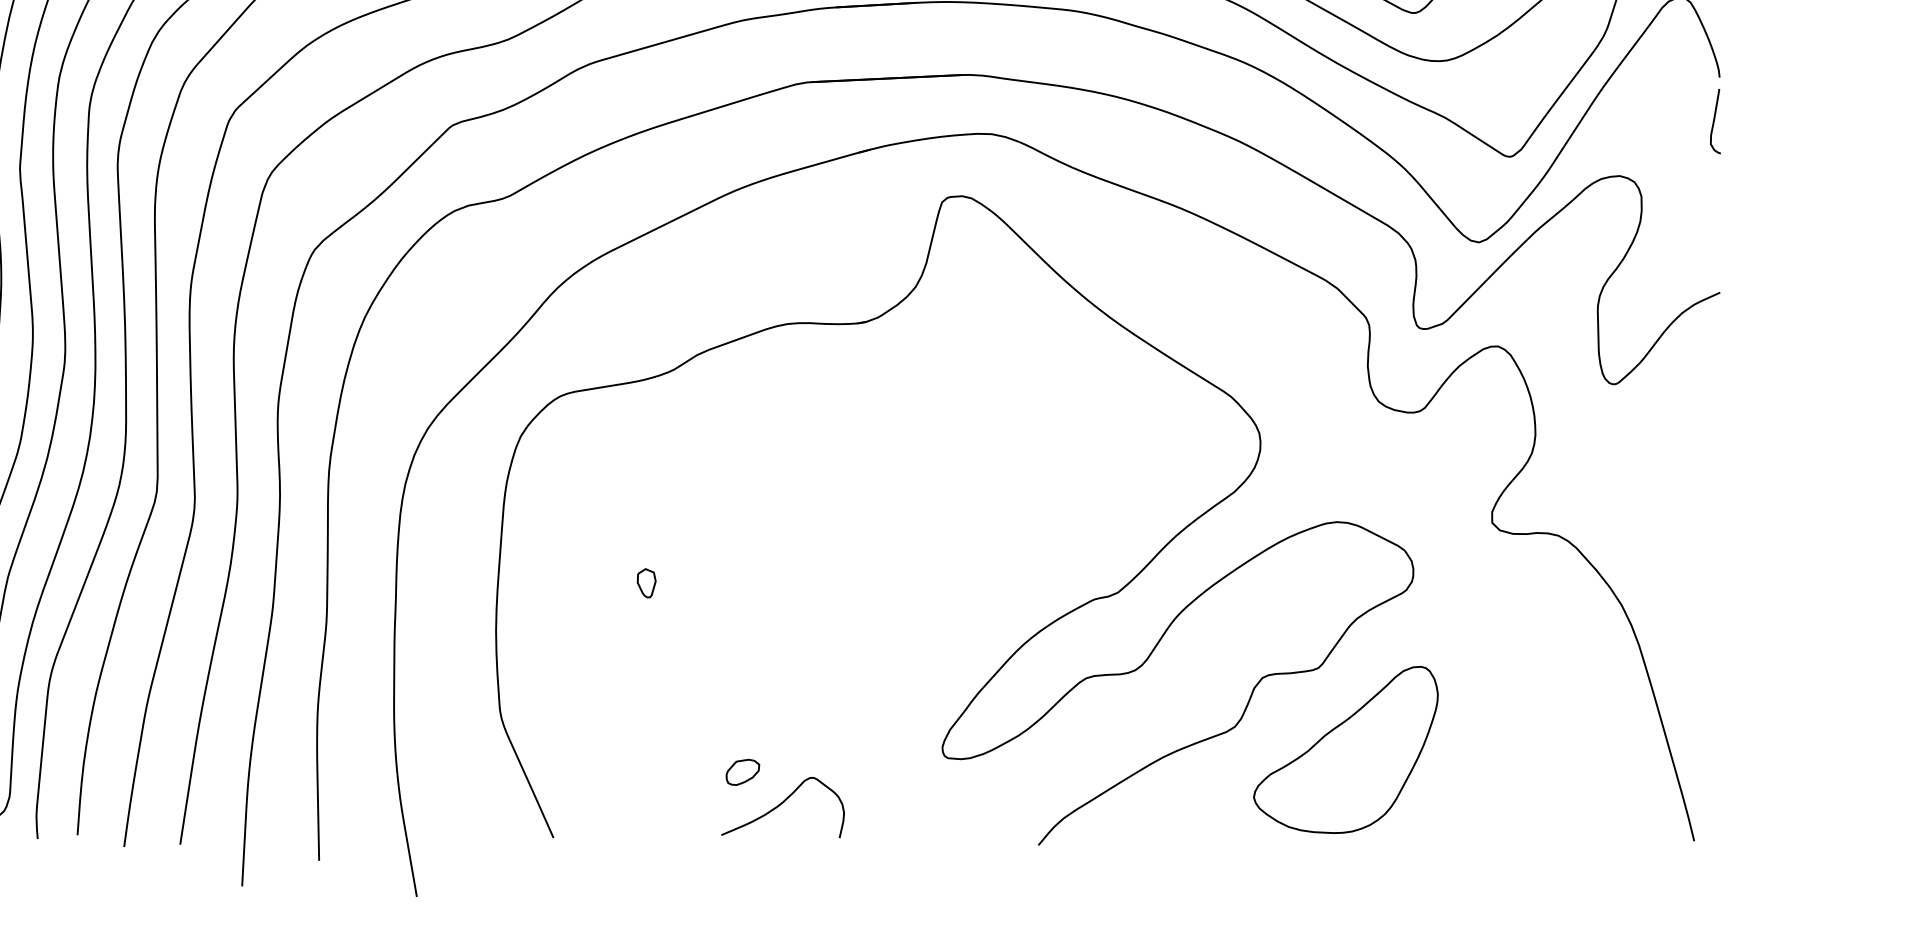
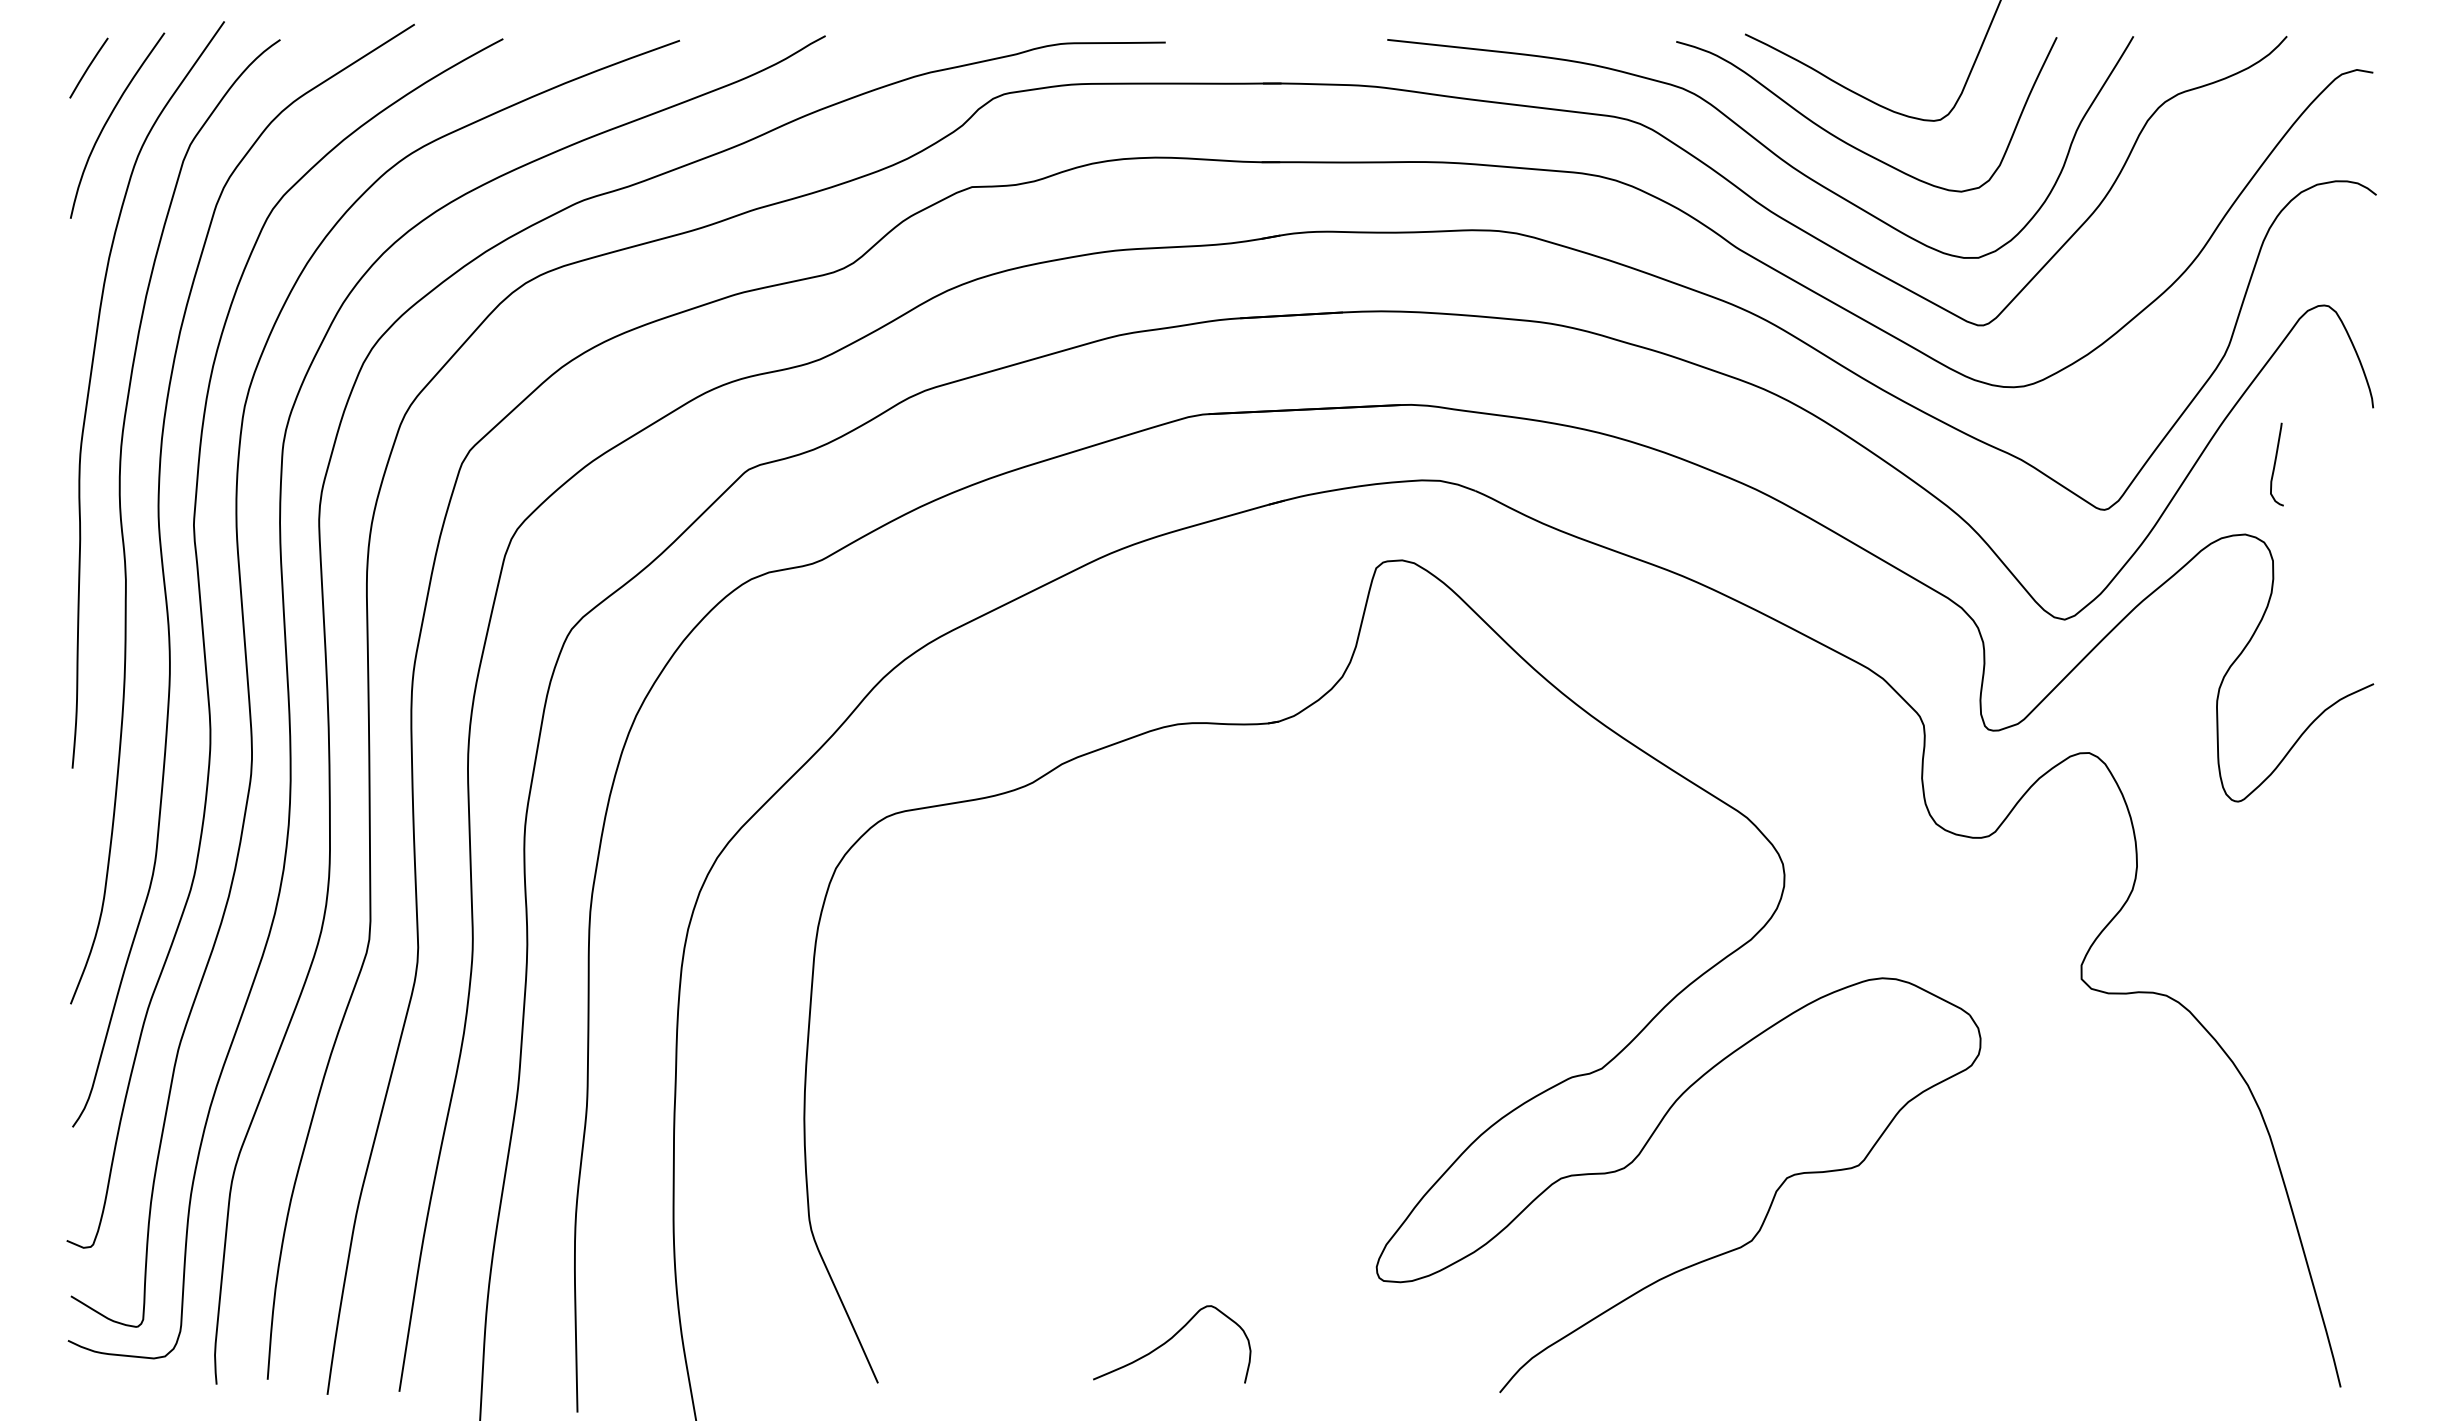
curve: (1714, 121) -> (2275, 464), moved
part: (646, 583) -> (997, 1056), removed
part: (1345, 750) -> (1893, 1270), removed
part: (742, 772) -> (1120, 1299), removed

